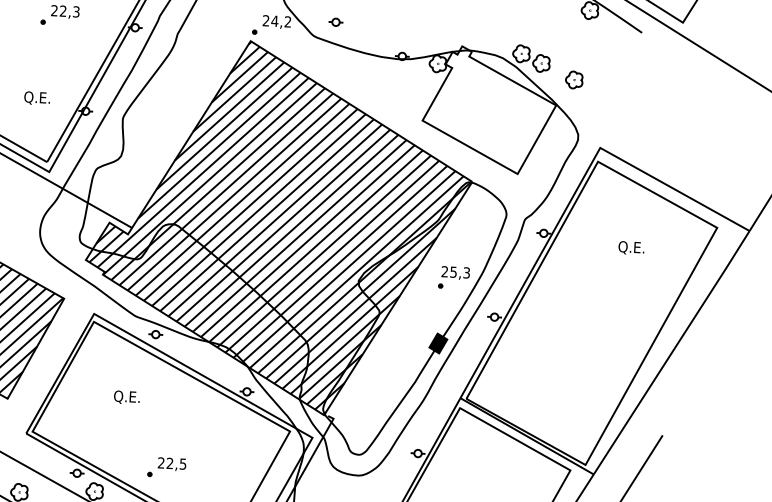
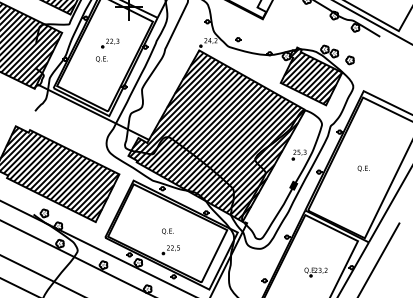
text: (36, 98) -> (101, 59), moved
hatch: (491, 108) -> (312, 75), added
text: (631, 247) -> (363, 168), moved
text: (126, 397) -> (167, 231), moved

